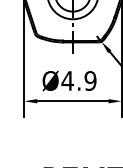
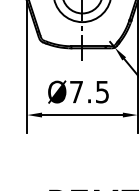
text: (79, 80) -> (89, 91), Ø4.9 -> Ø7.5

